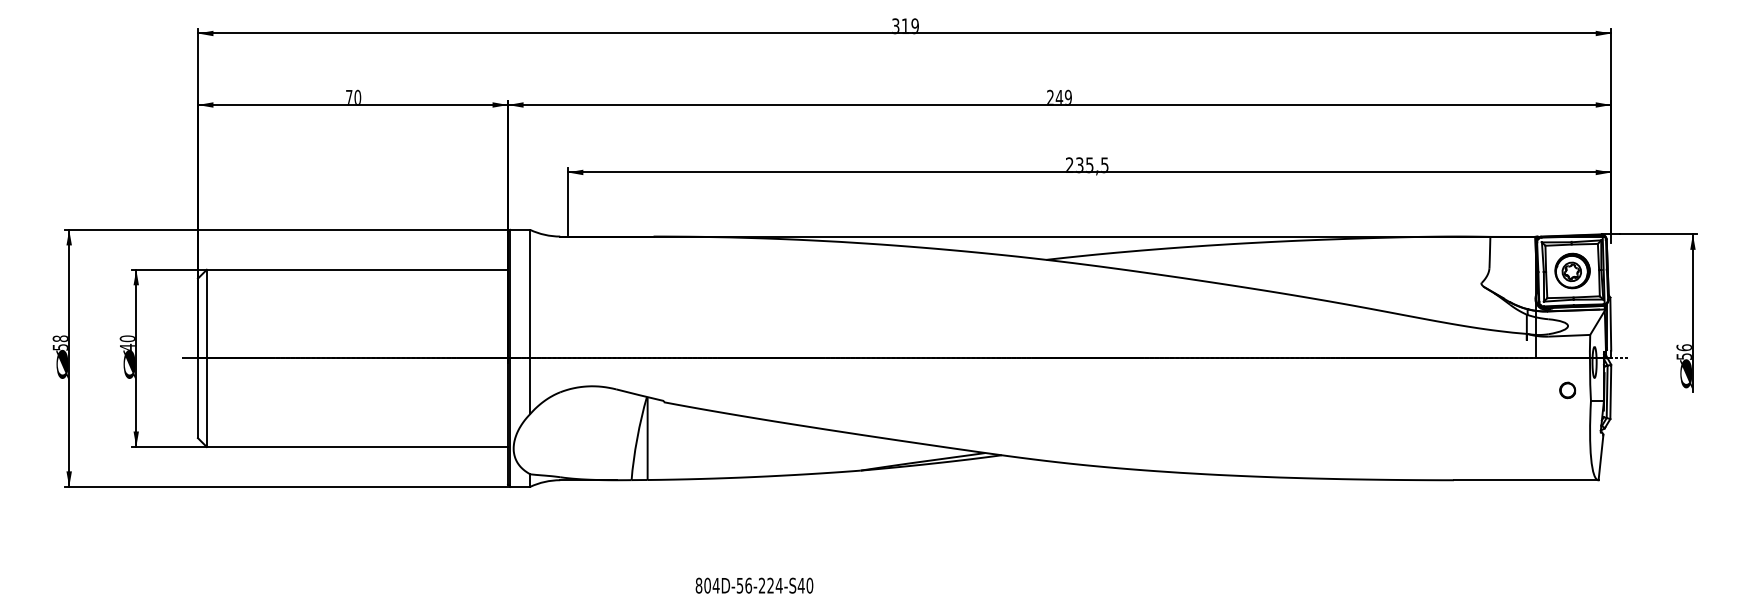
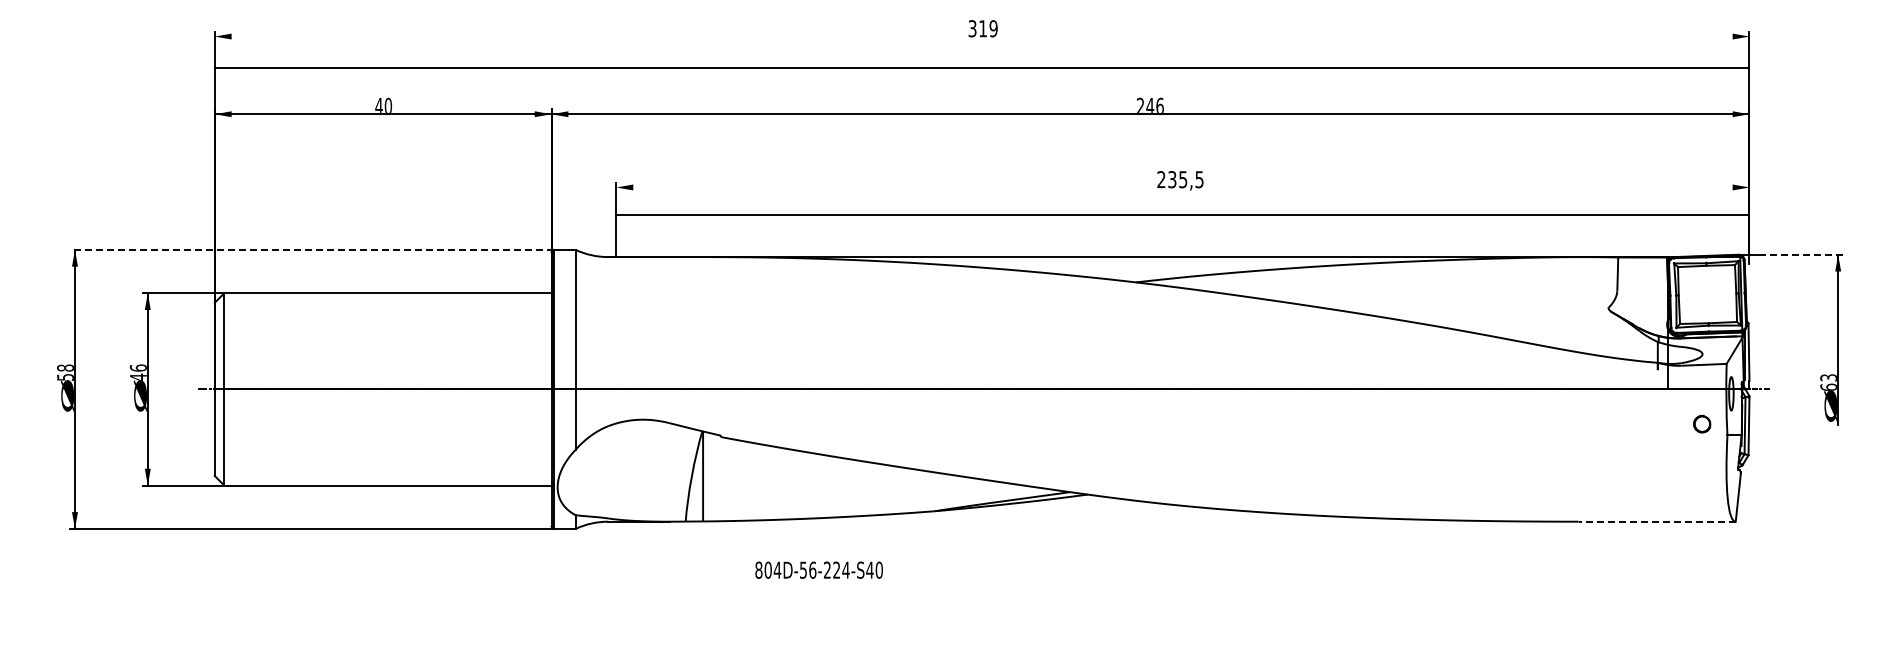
line: (904, 33) -> (981, 67), moved
text: (348, 96) -> (378, 105), 70 -> 40
text: (1067, 97) -> (1159, 106), 249 -> 246
line: (1089, 172) -> (1182, 215), moved
line: (287, 229) -> (312, 249), solid -> dashed
line: (1659, 234) -> (1801, 254), solid -> dashed
part: (1572, 271) -> (1707, 294), removed
text: (126, 338) -> (137, 367), 40 -> 46
text: (1684, 352) -> (1828, 382), 56 -> 63
line: (1526, 480) -> (1657, 521), solid -> dashed
text: (753, 585) -> (818, 569), moved

